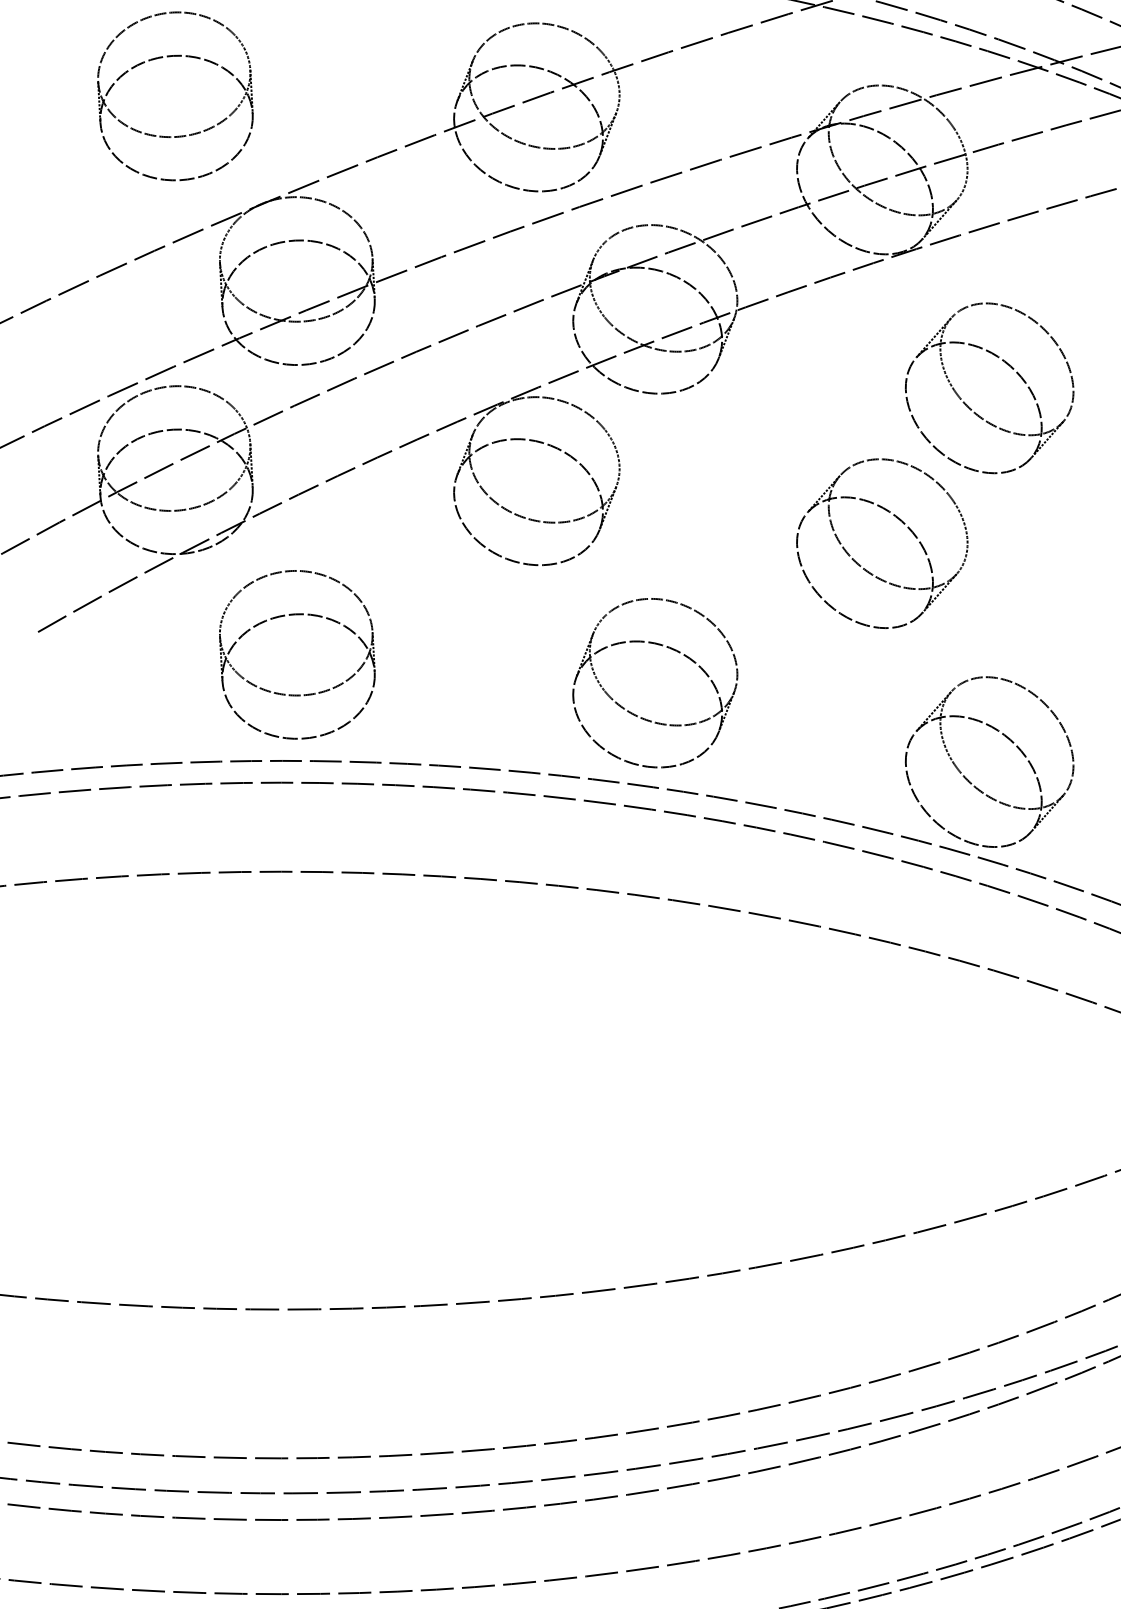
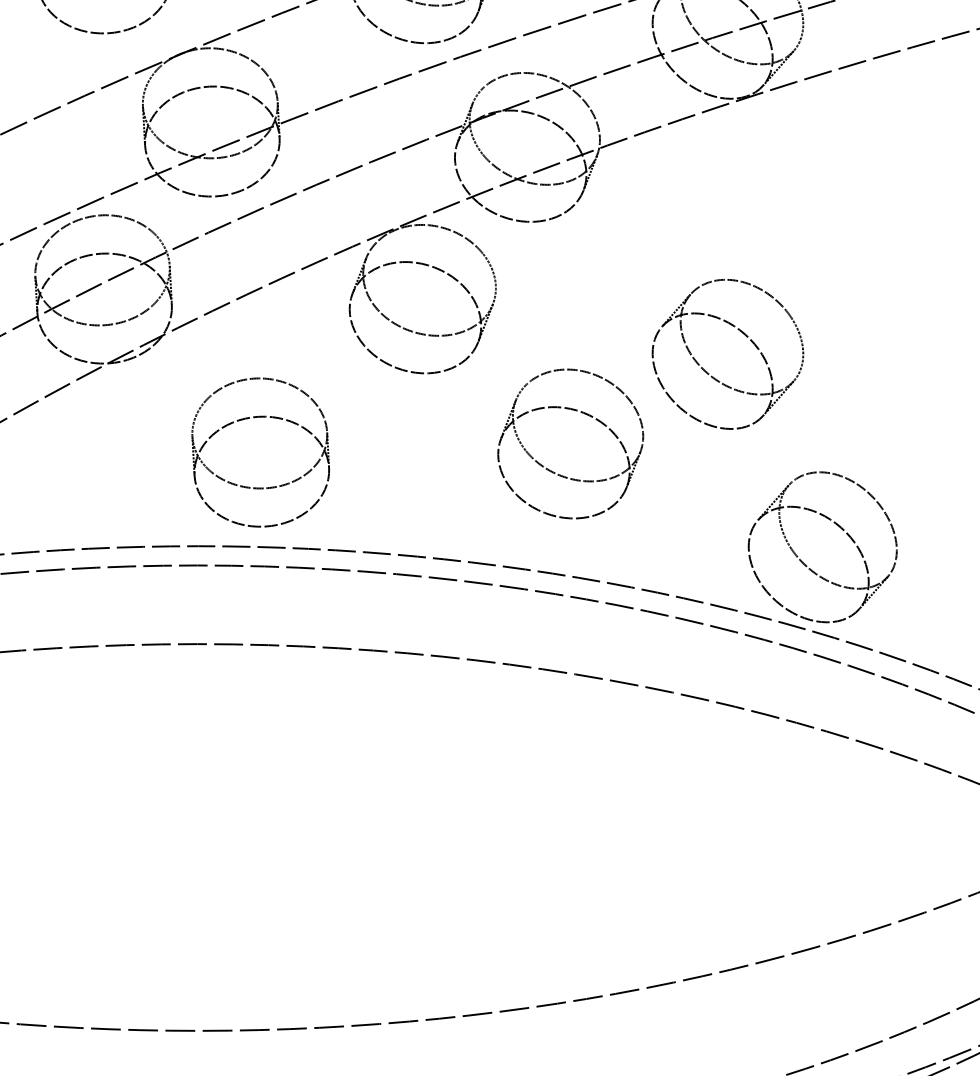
part: (970, 407) -> (805, 234), removed
part: (297, 615) -> (260, 417), moved
part: (643, 717) -> (560, 474), moved

